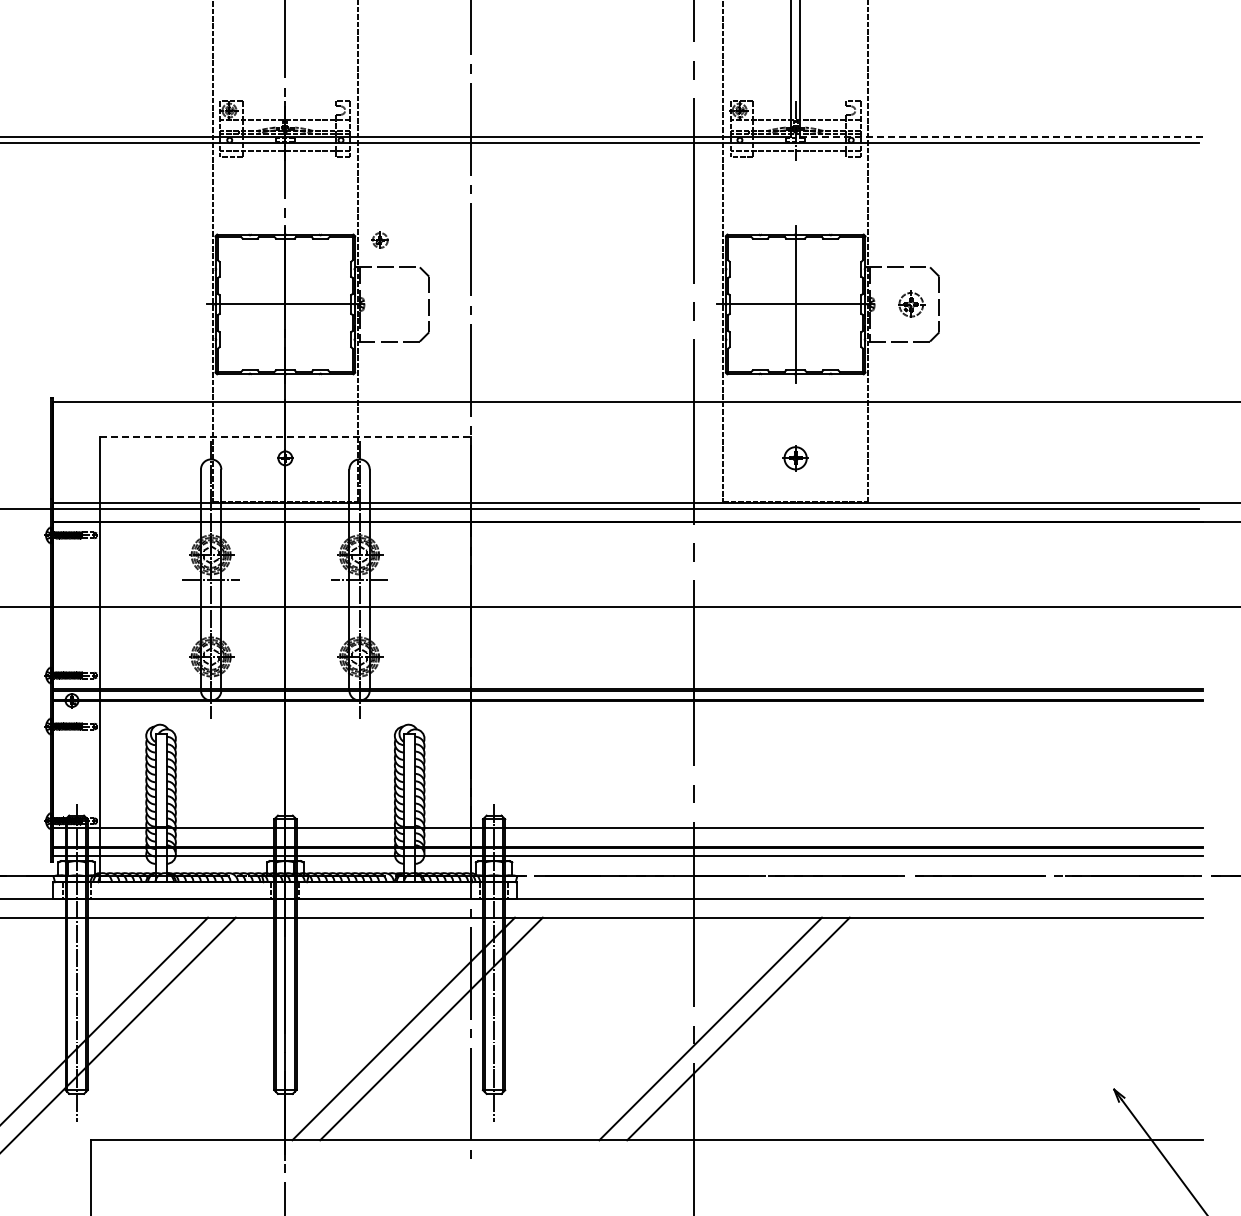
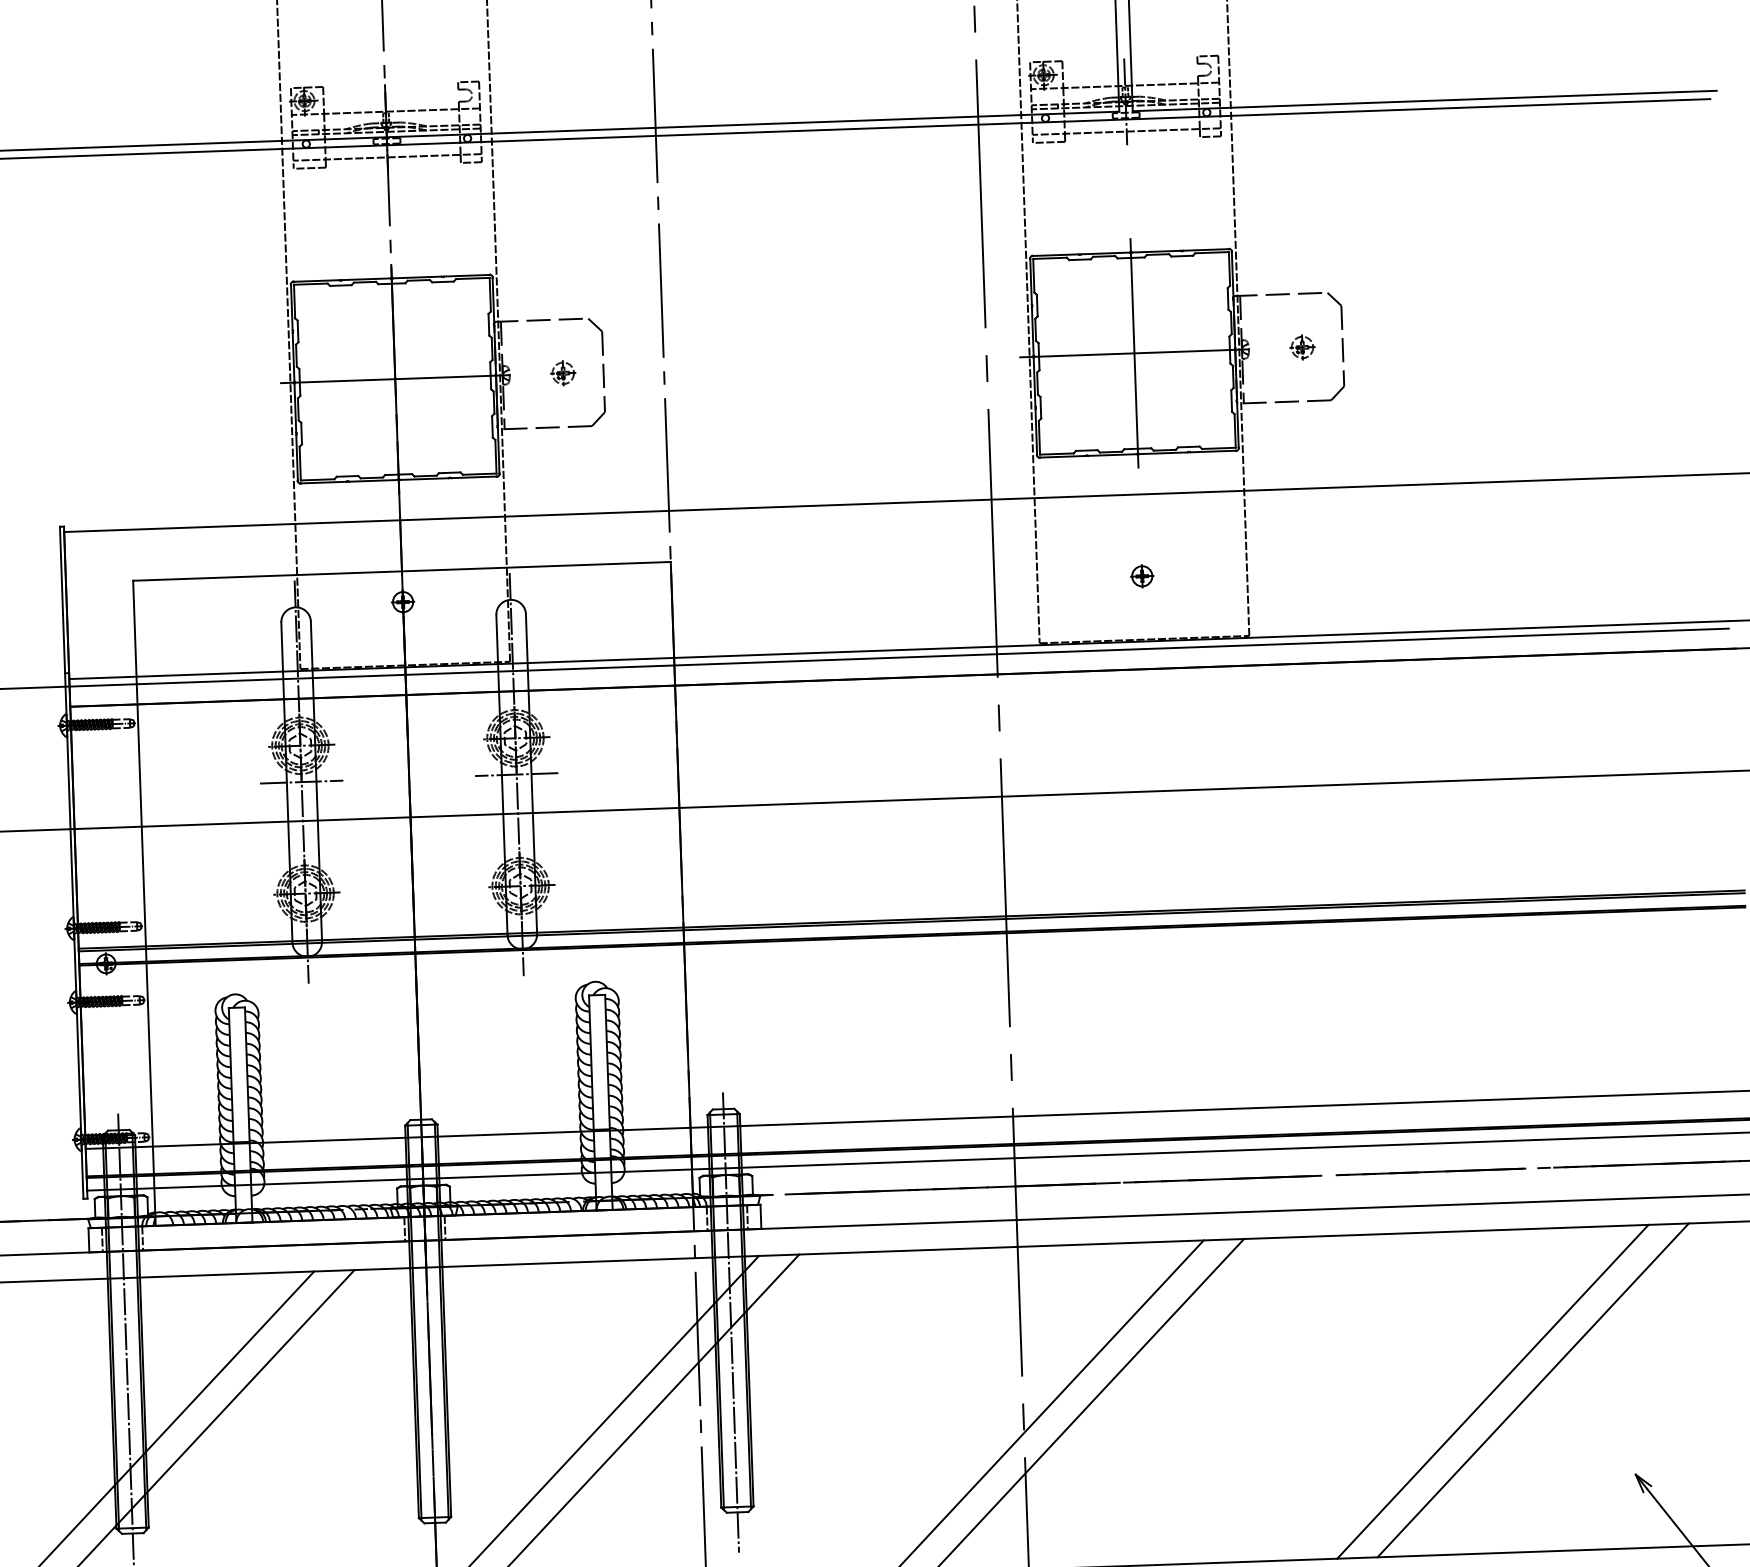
line: (1001, 137) -> (1424, 101), dashed -> solid
part: (379, 239) -> (562, 371), moved
part: (911, 303) -> (1302, 346), size x0.62
line: (285, 437) -> (402, 571), dashed -> solid
part: (795, 458) -> (1142, 576), size x0.62
line: (1017, 1028) -> (1492, 1391), added
line: (1045, 1028) -> (1533, 1389), added

